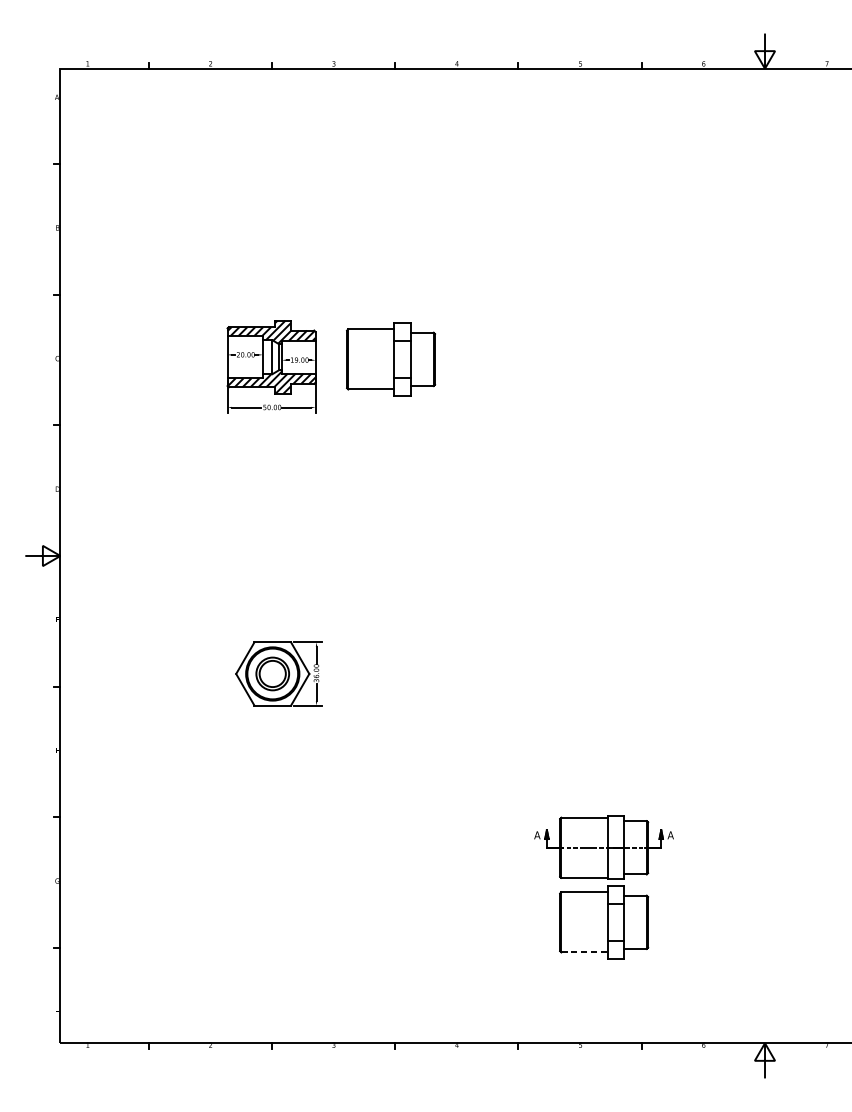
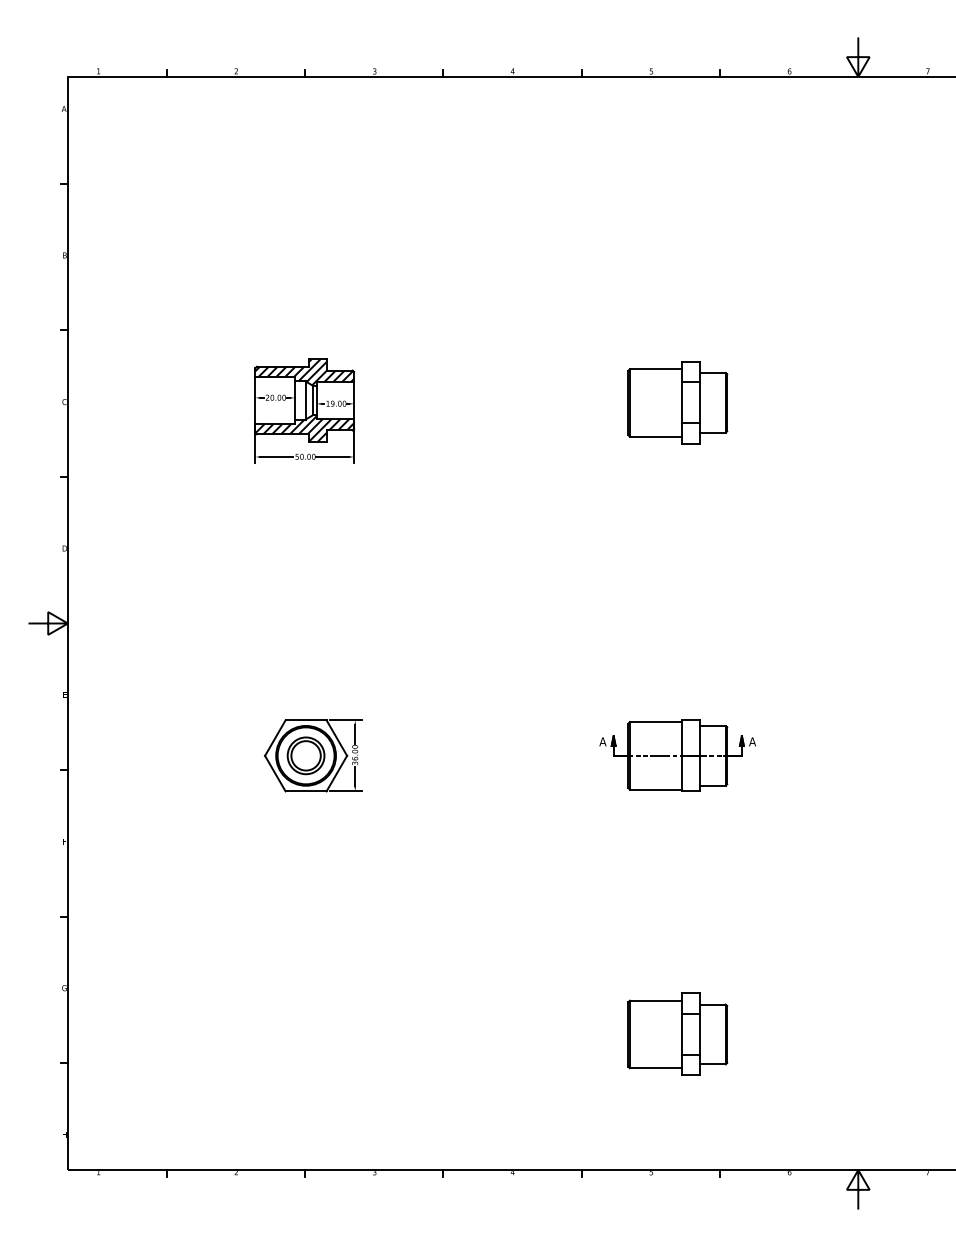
part: (390, 359) -> (677, 402), moved
part: (603, 847) -> (677, 755), moved
line: (584, 952) -> (655, 1068), dashed -> solid

